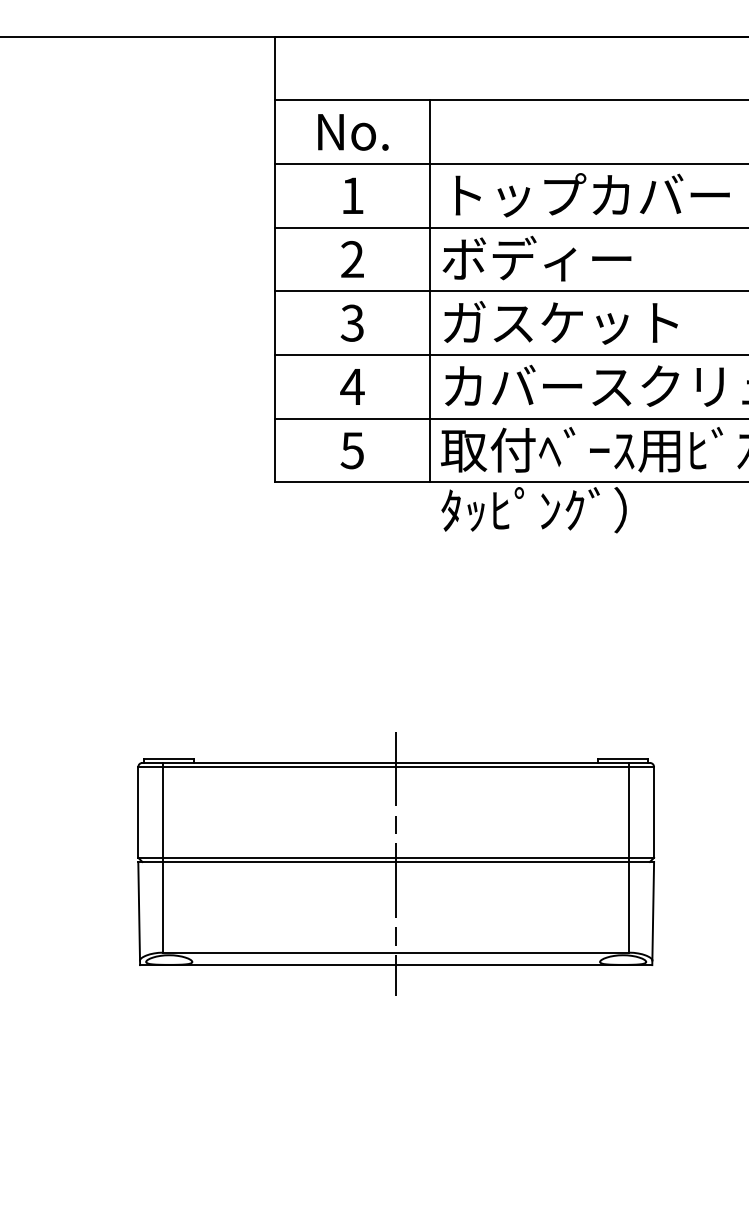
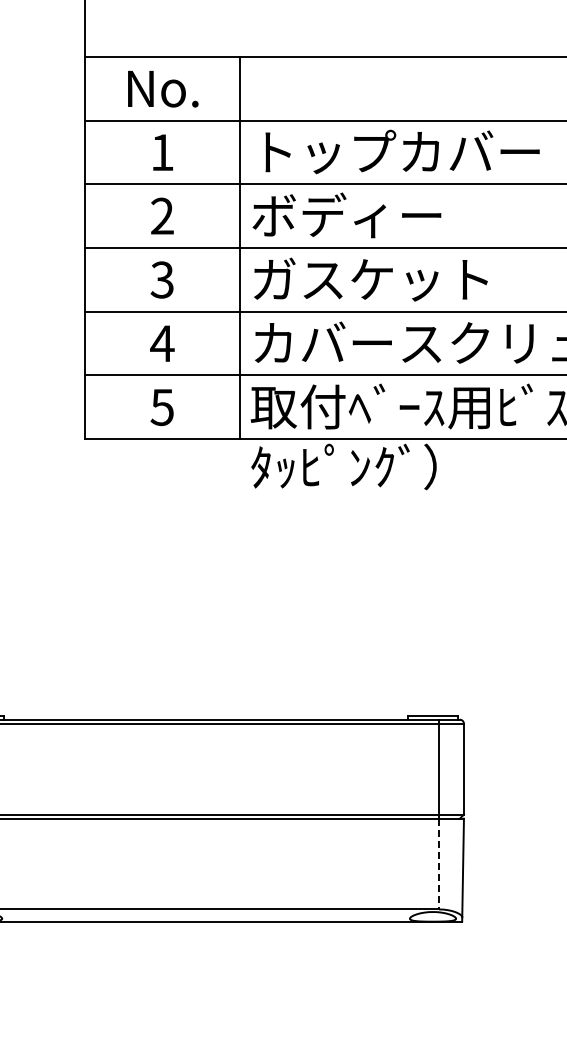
line: (396, 863) -> (206, 820), removed
line: (629, 907) -> (439, 864), solid -> dashed

